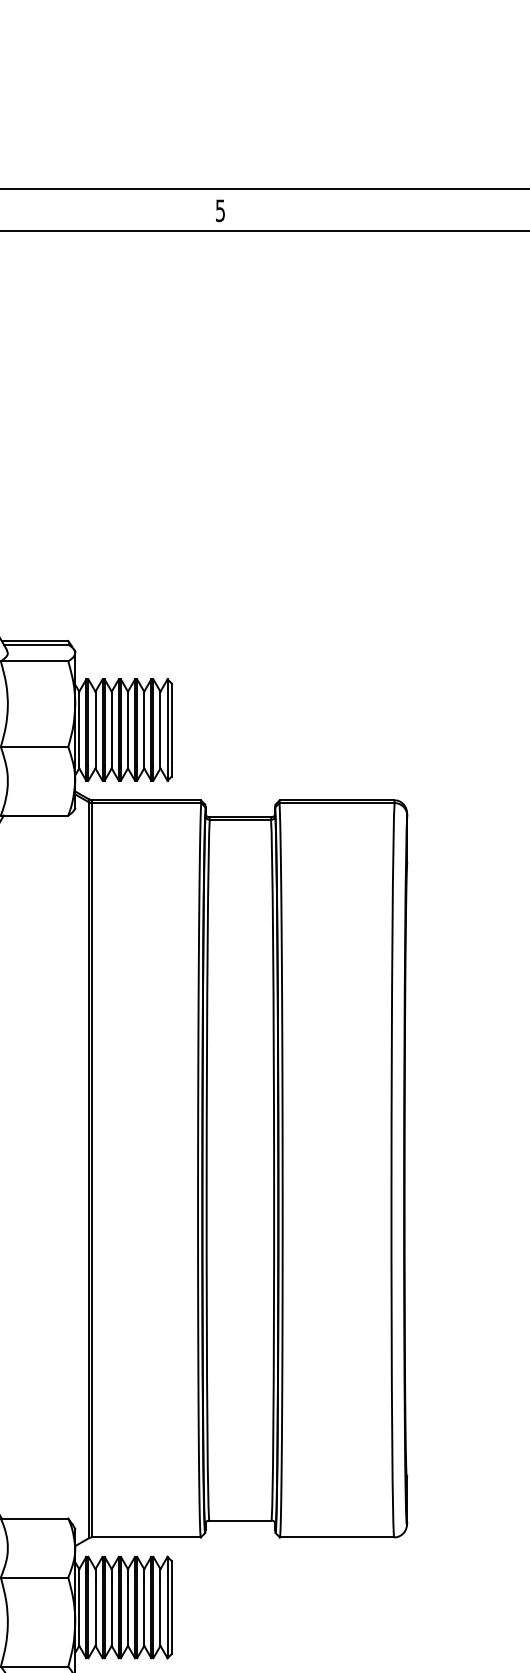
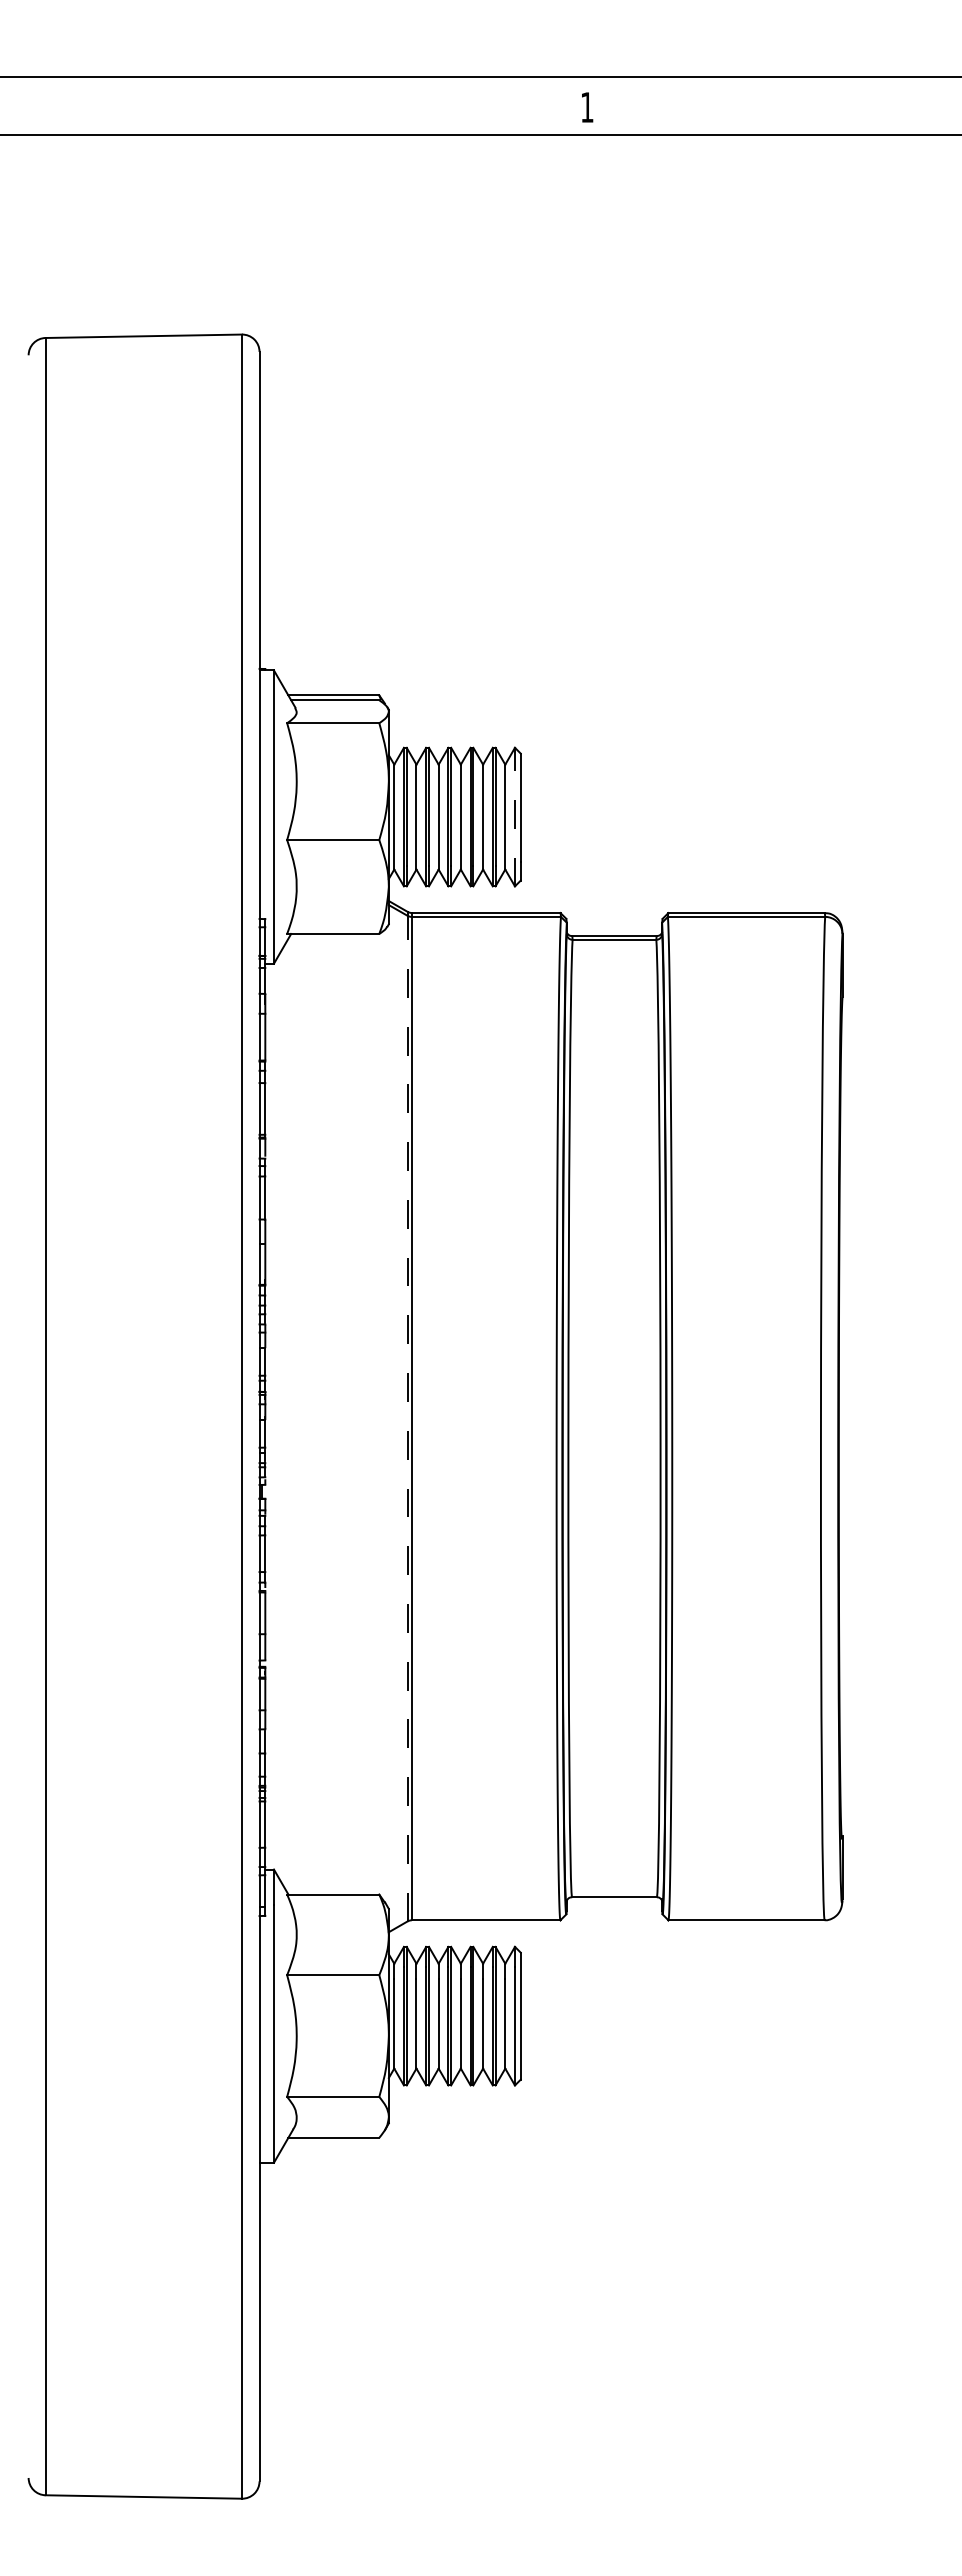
text: (220, 210) -> (587, 107), 5 -> 1
line: (167, 729) -> (514, 816), solid -> dashed
line: (88, 1170) -> (407, 1418), solid -> dashed

